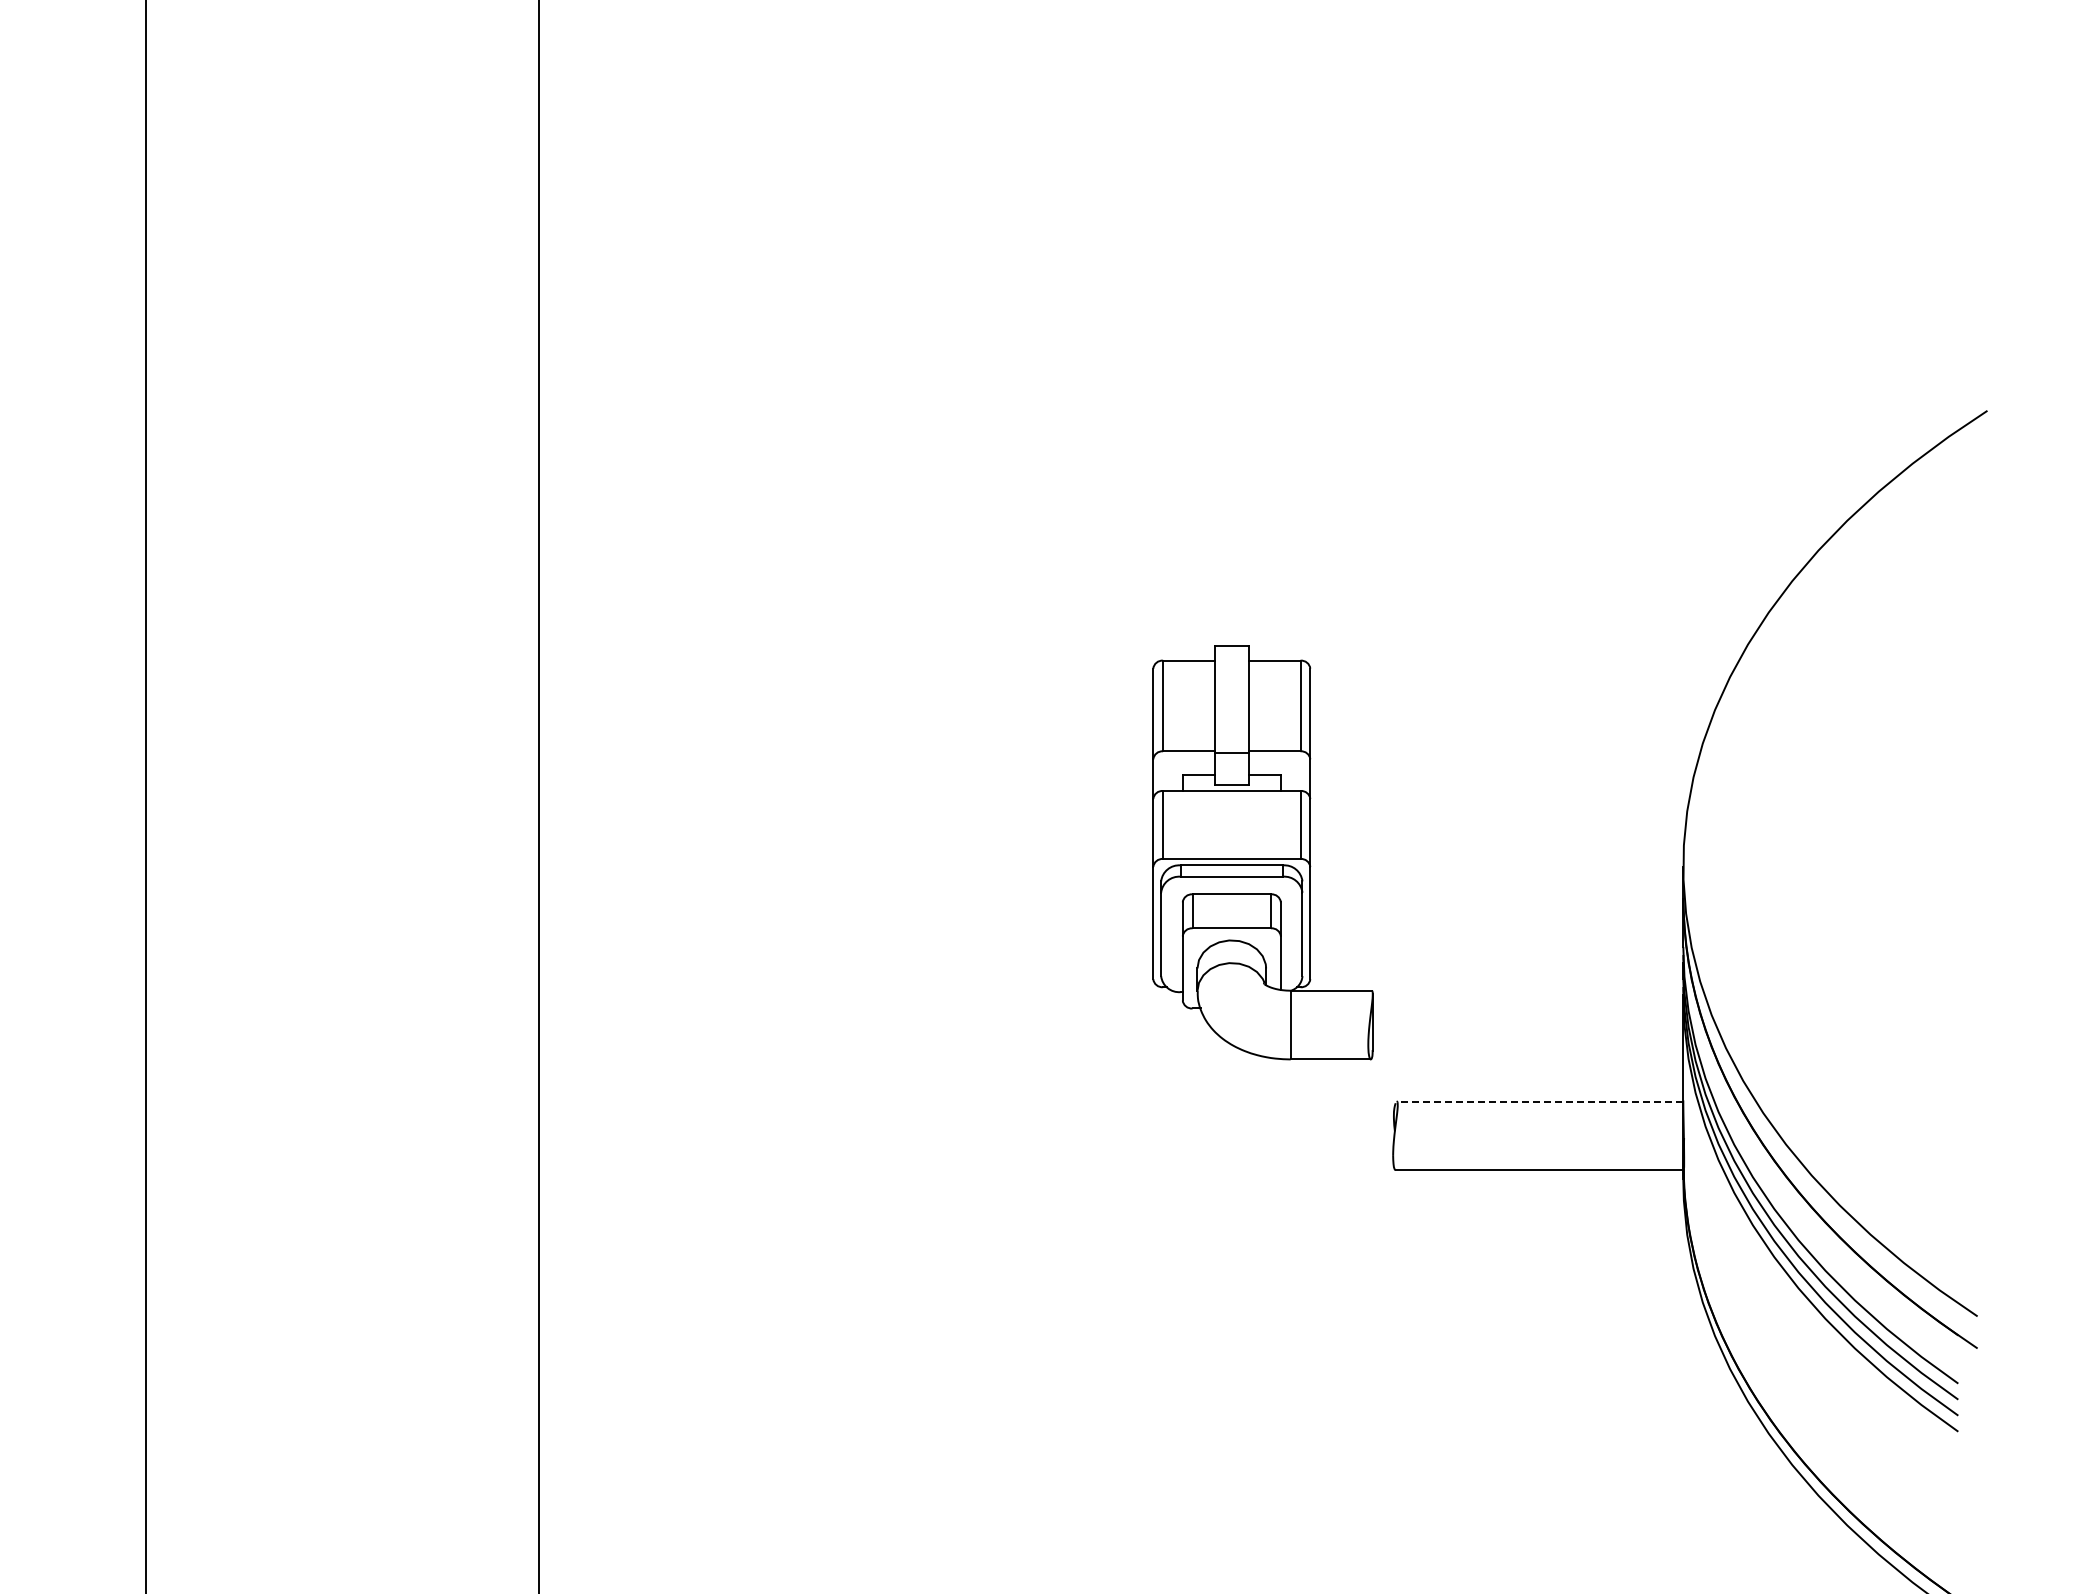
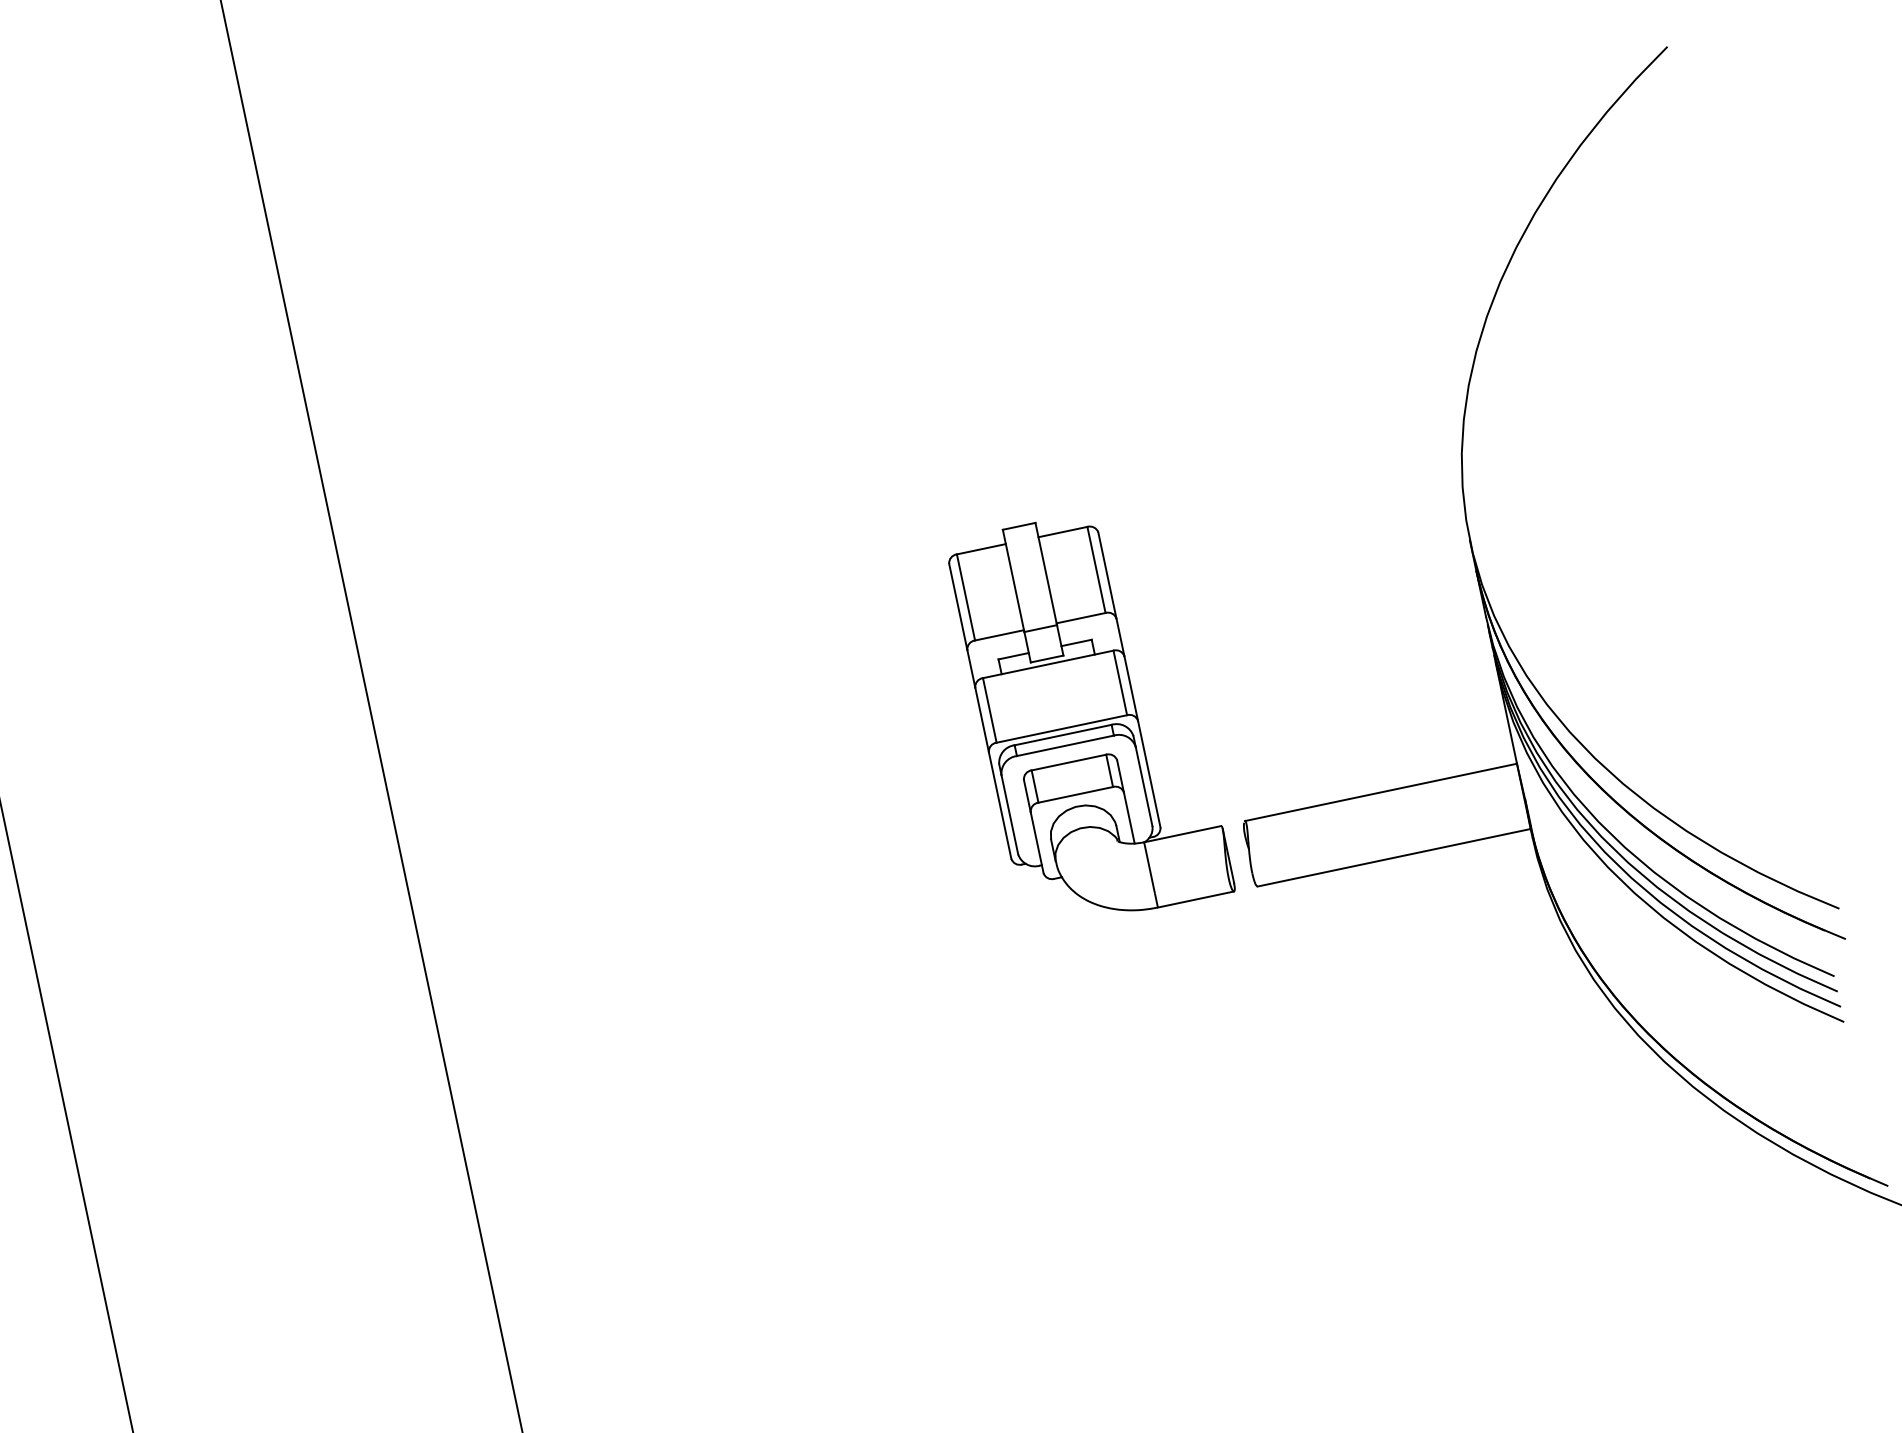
part: (1262, 852) -> (1089, 716), moved
line: (1539, 1101) -> (1380, 792), dashed -> solid

